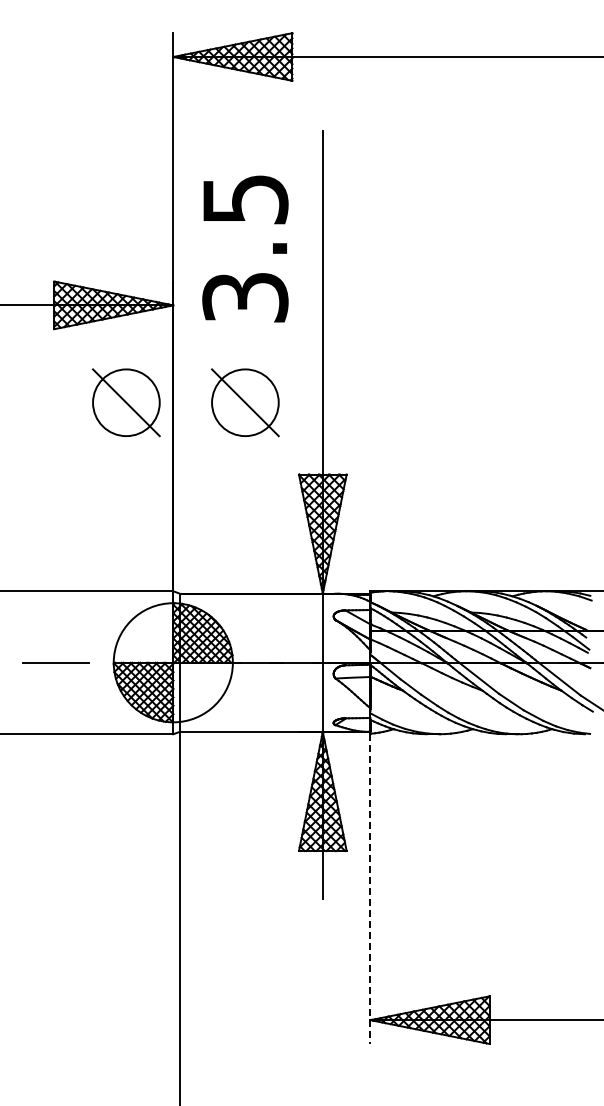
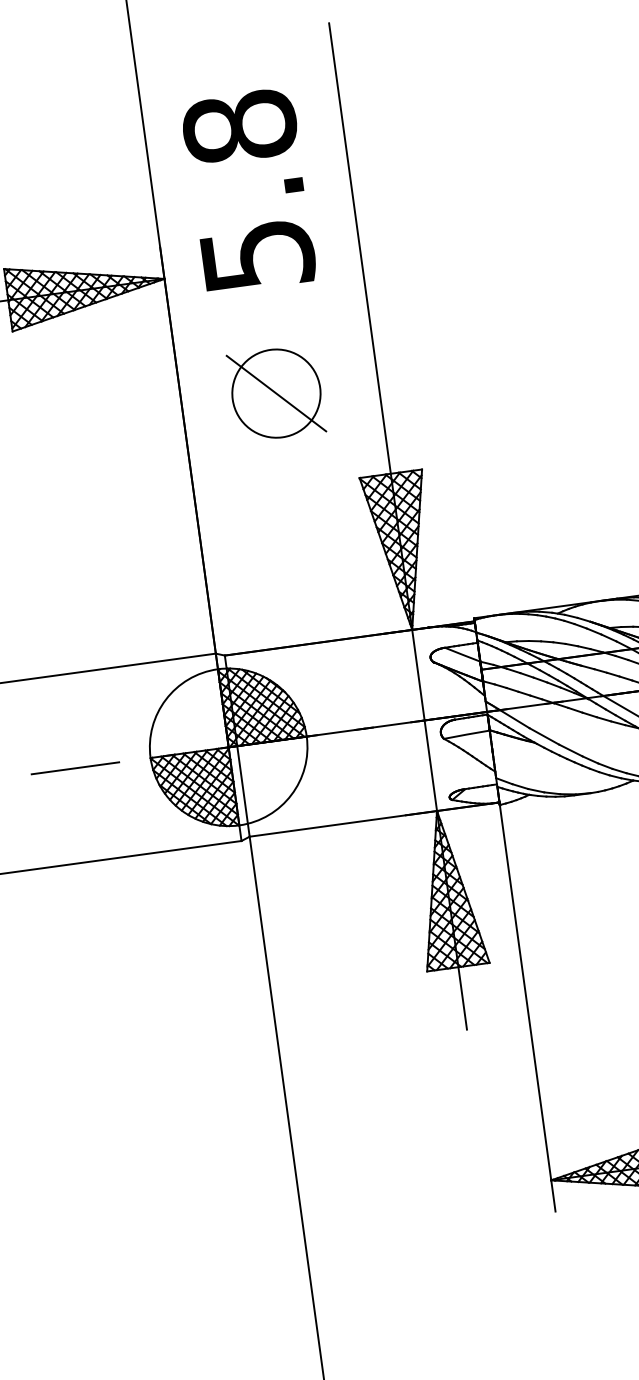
text: (245, 247) -> (248, 190), 3.5 -> 5.8
part: (126, 402) -> (120, 414), removed
line: (370, 889) -> (527, 1009), dashed -> solid

